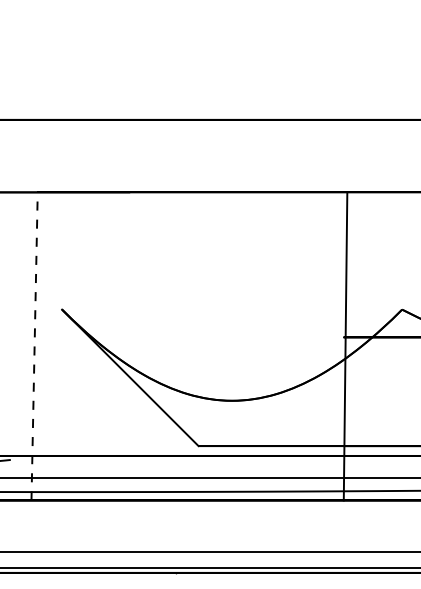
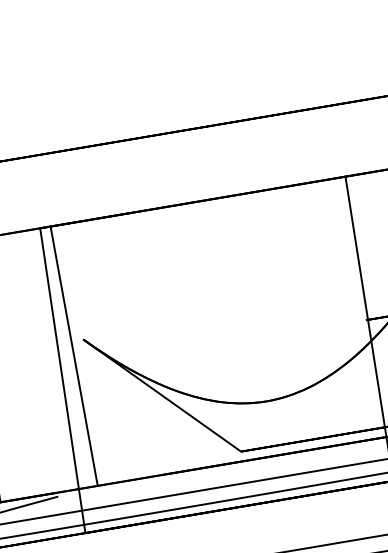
line: (49, 323) -> (73, 355), added
line: (34, 345) -> (62, 379), dashed -> solid

